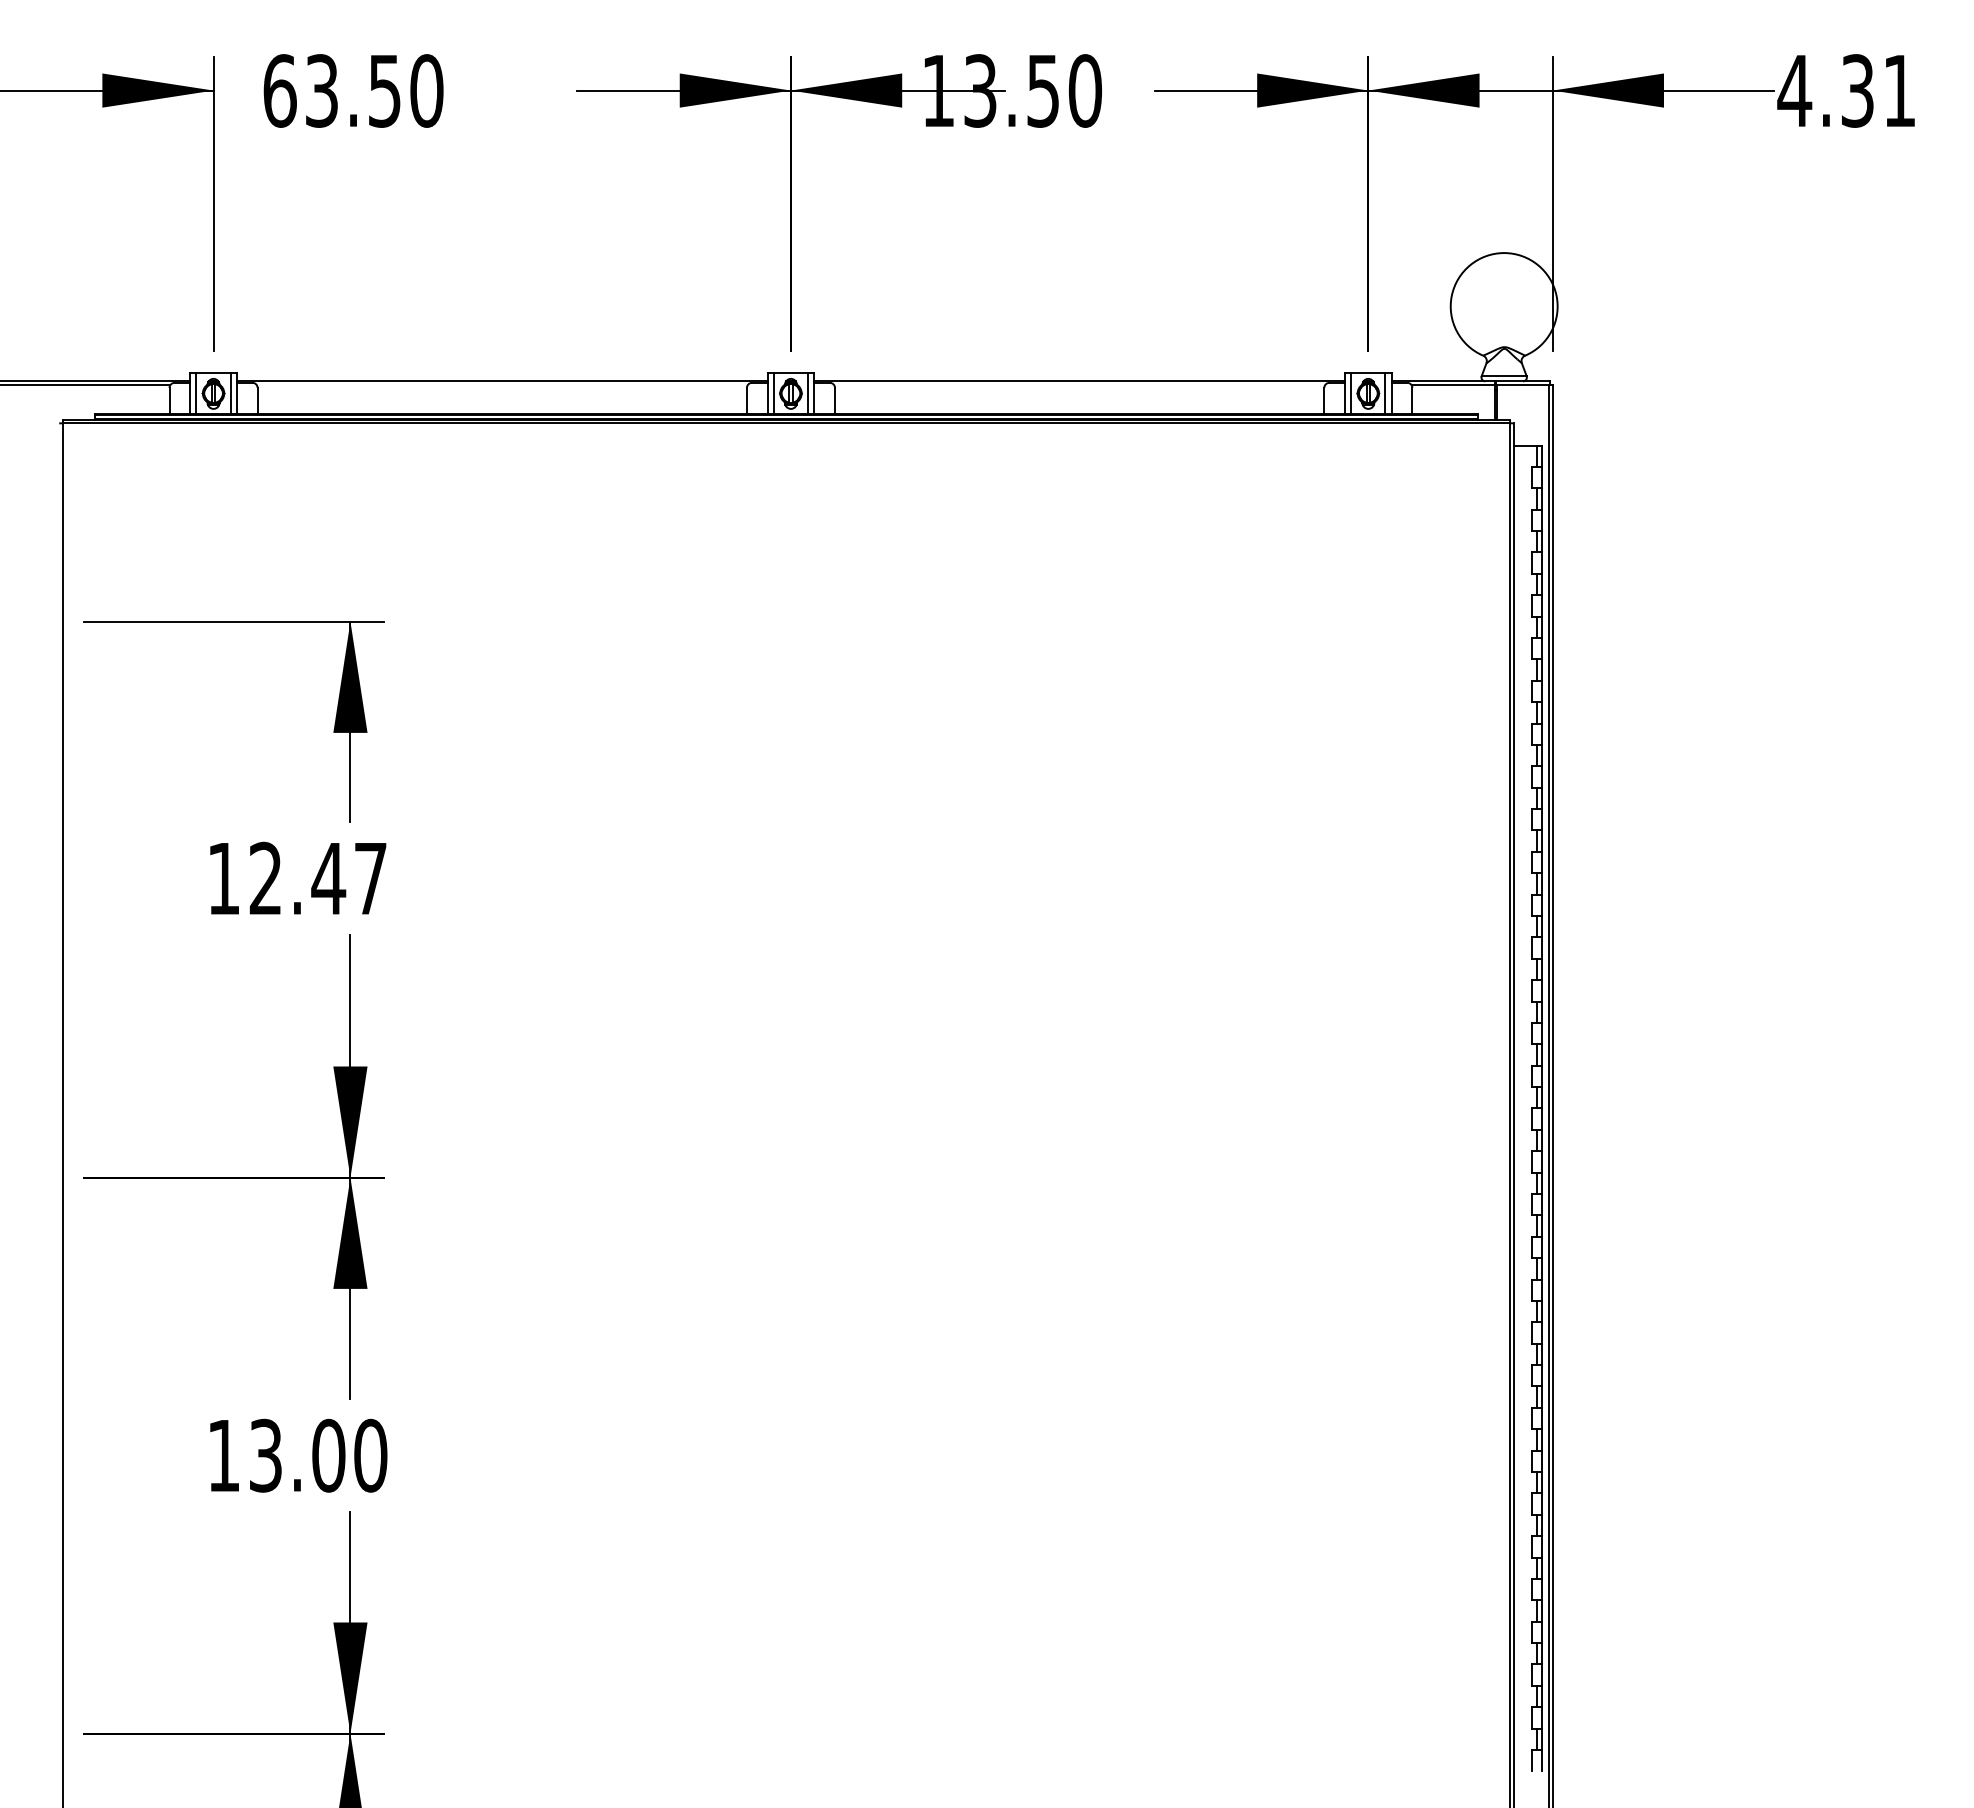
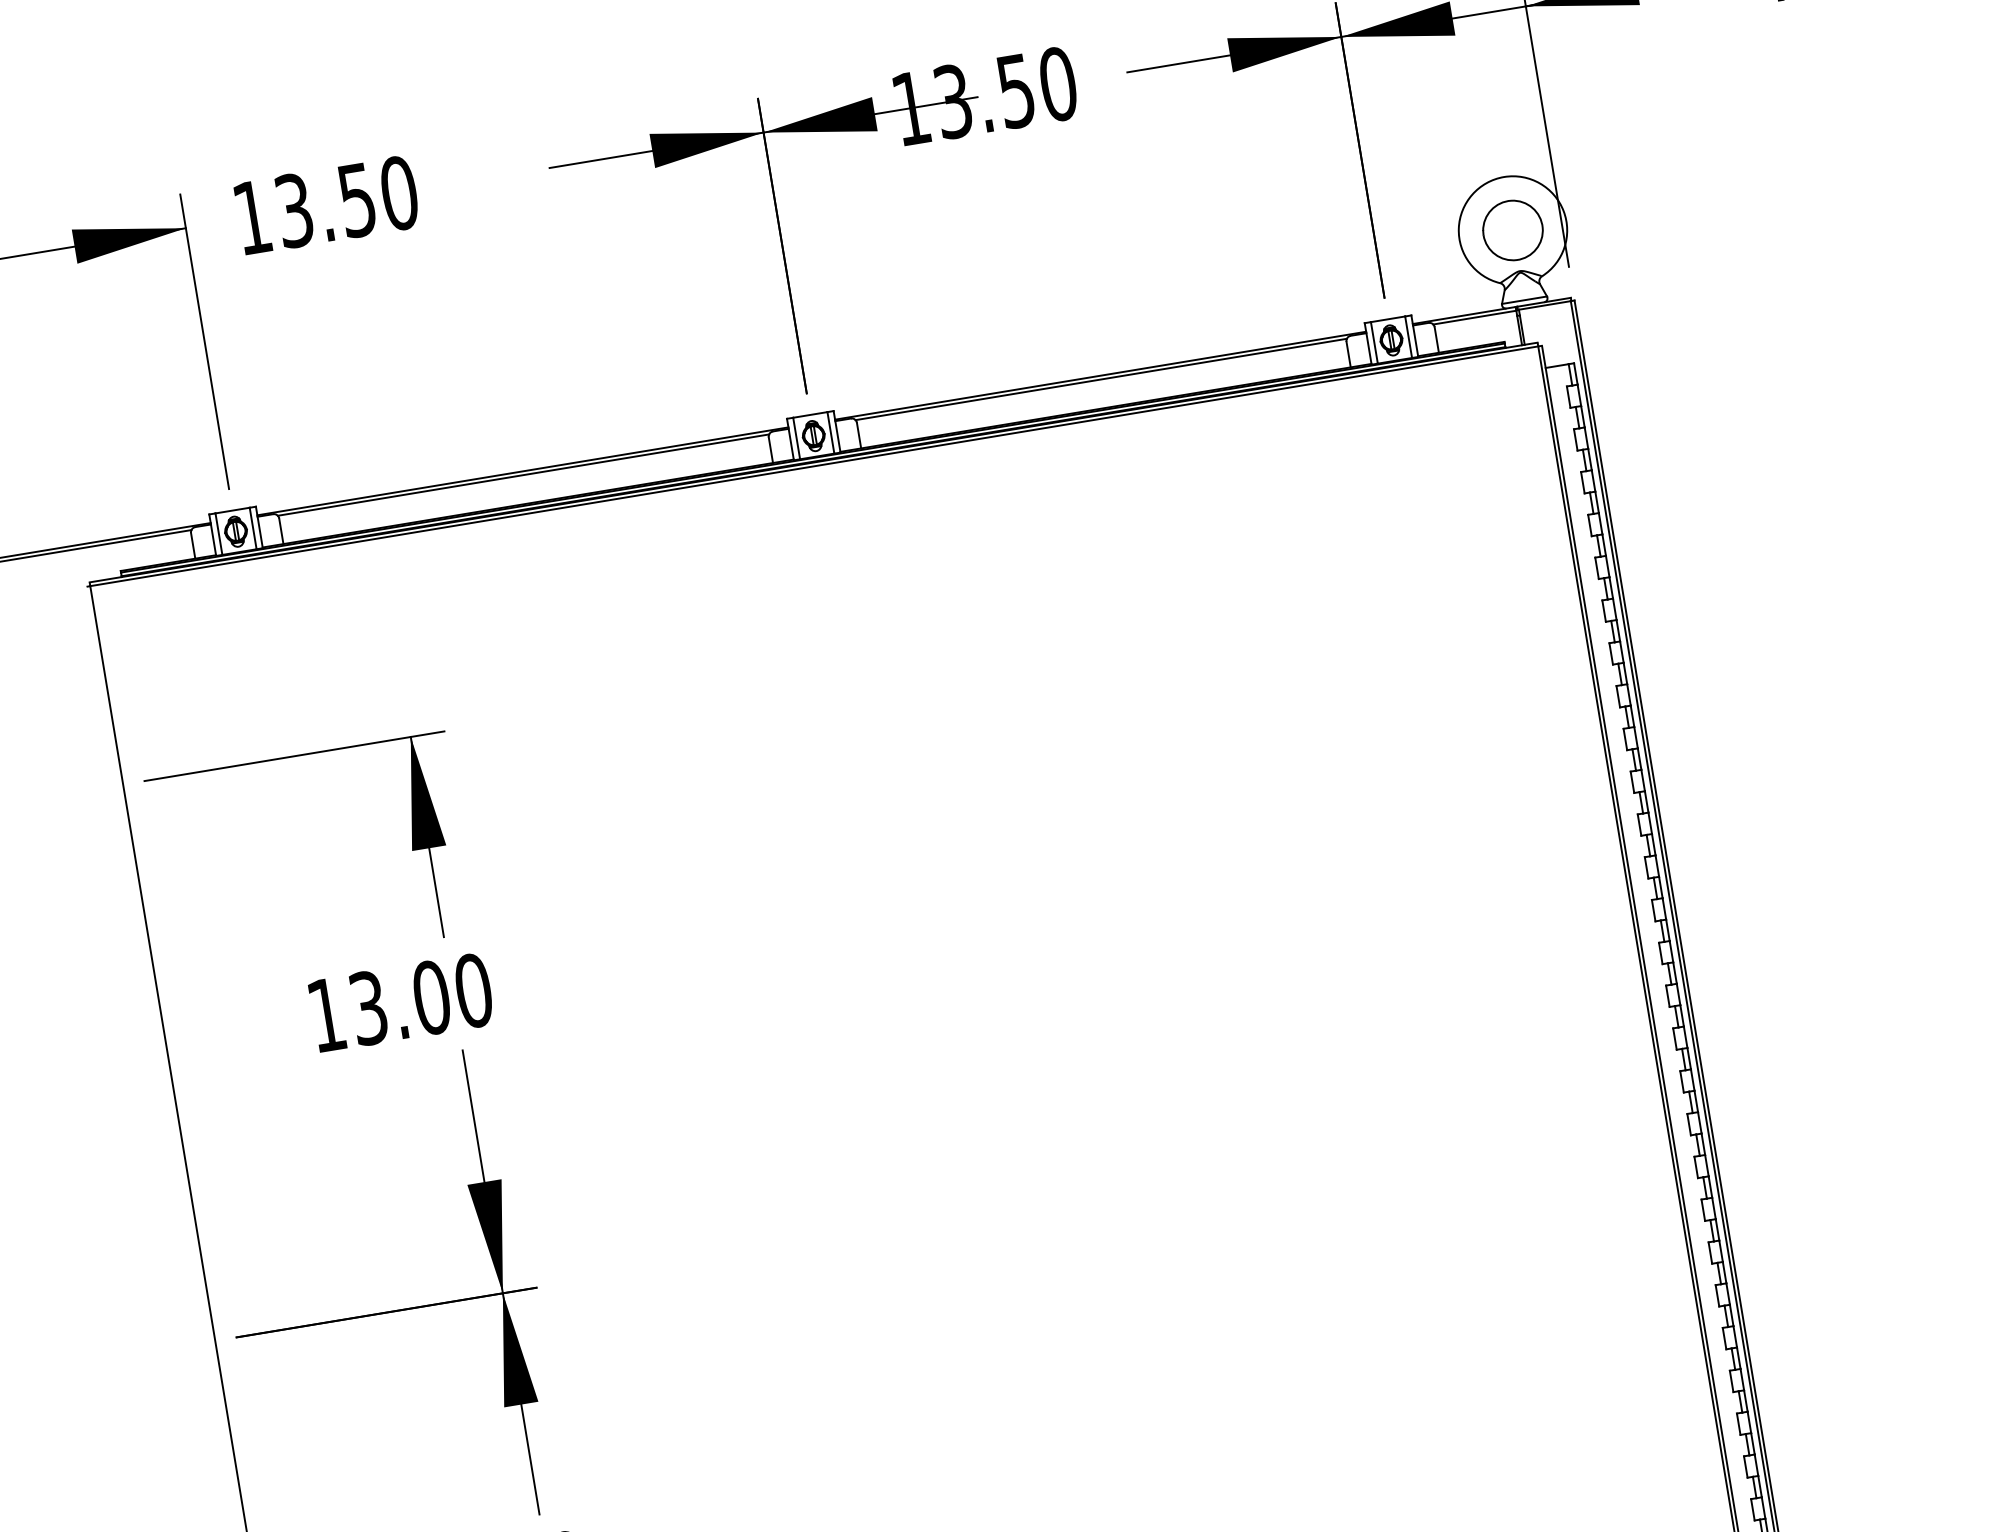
text: (279, 90) -> (251, 217), 63.50 -> 13.50
part: (1503, 306) -> (1512, 230), added
line: (501, 385) -> (522, 475), added
line: (1079, 385) -> (1101, 379), added
text: (318, 878) -> (421, 999), 12.47 -> 13.00

